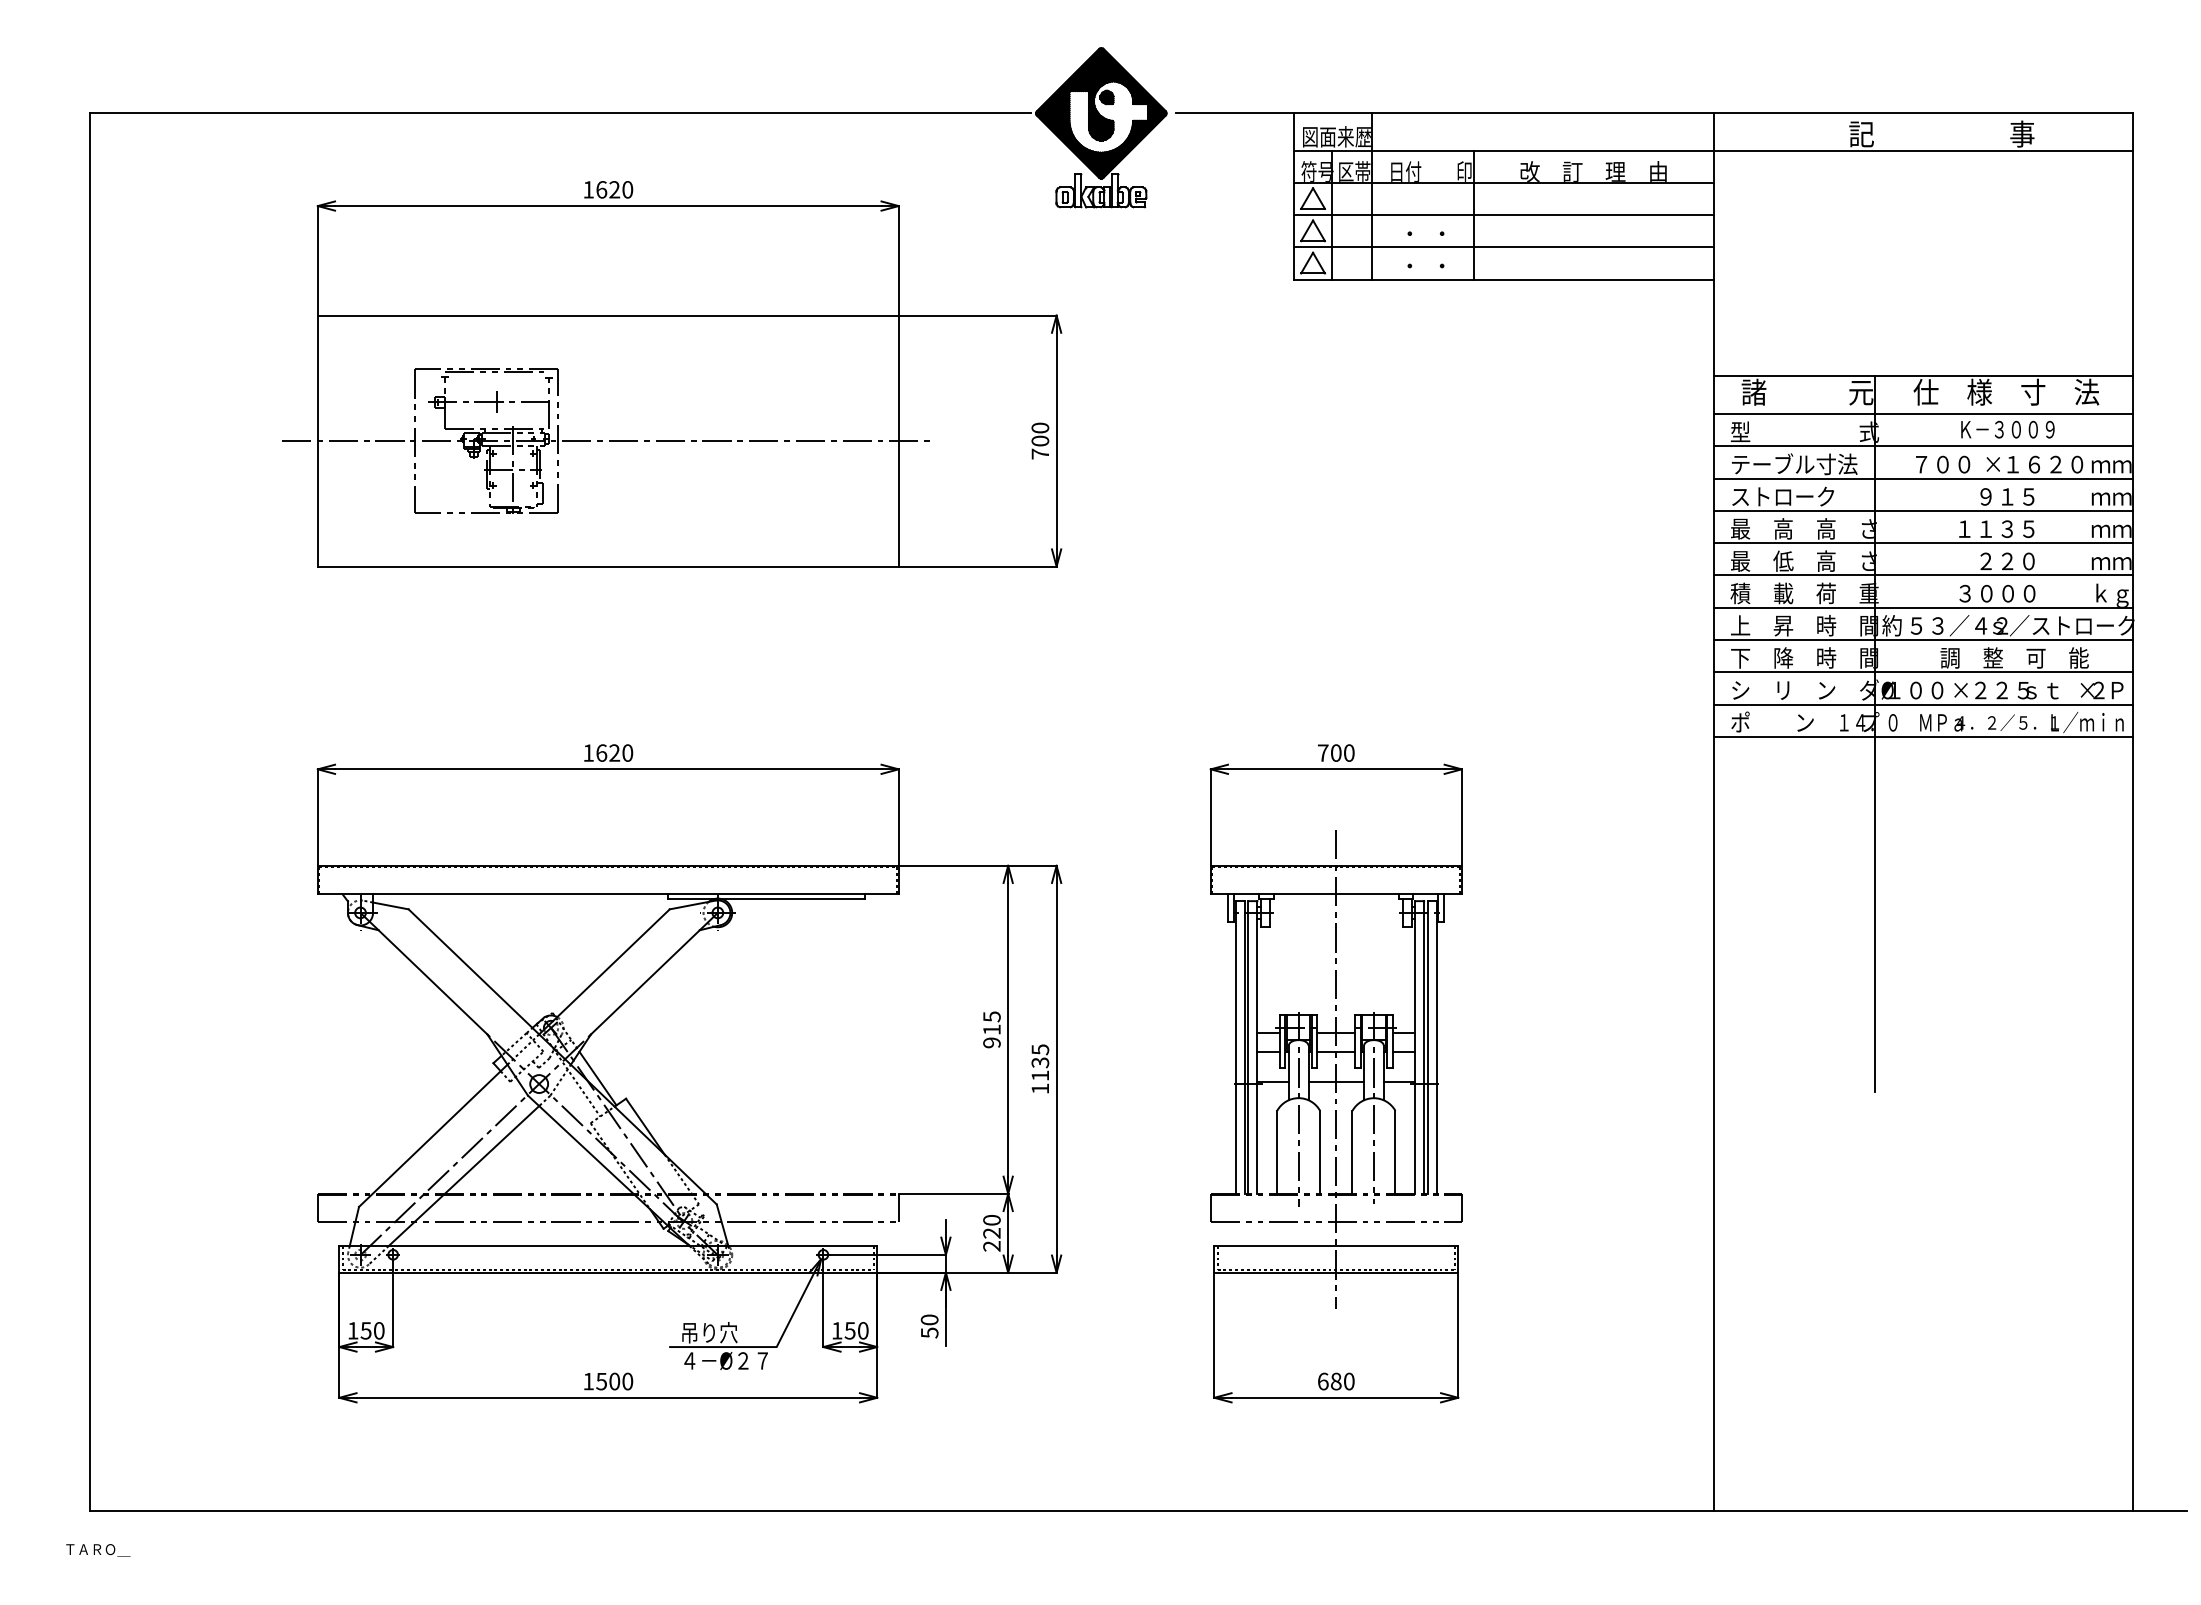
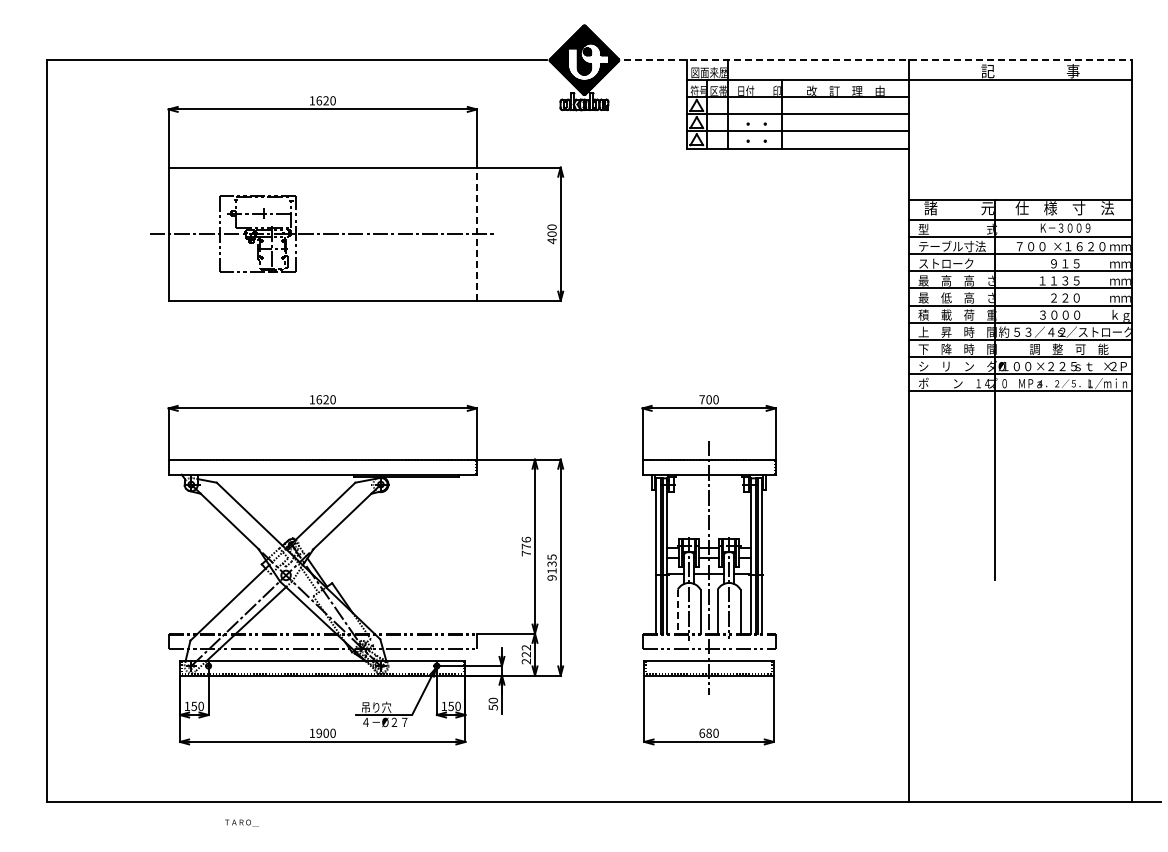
line: (1655, 113) -> (878, 60), solid -> dashed
line: (897, 441) -> (476, 234), solid -> dashed
text: (1039, 454) -> (551, 241), 700 -> 400
text: (992, 1029) -> (526, 546), 915 -> 776
text: (1039, 1087) -> (551, 577), 1135 -> 9135
line: (1276, 1152) -> (677, 611), solid -> dashed
text: (992, 1219) -> (526, 647), 220 -> 222
text: (600, 1379) -> (318, 732), 1500 -> 1900
text: (97, 1549) -> (241, 822), moved

